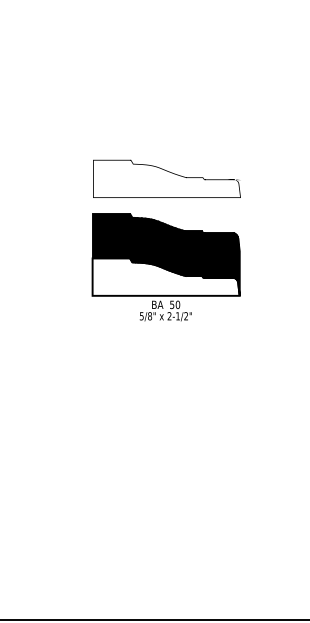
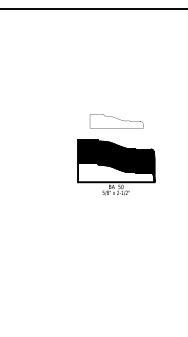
part: (166, 179) -> (116, 121), size x0.7

